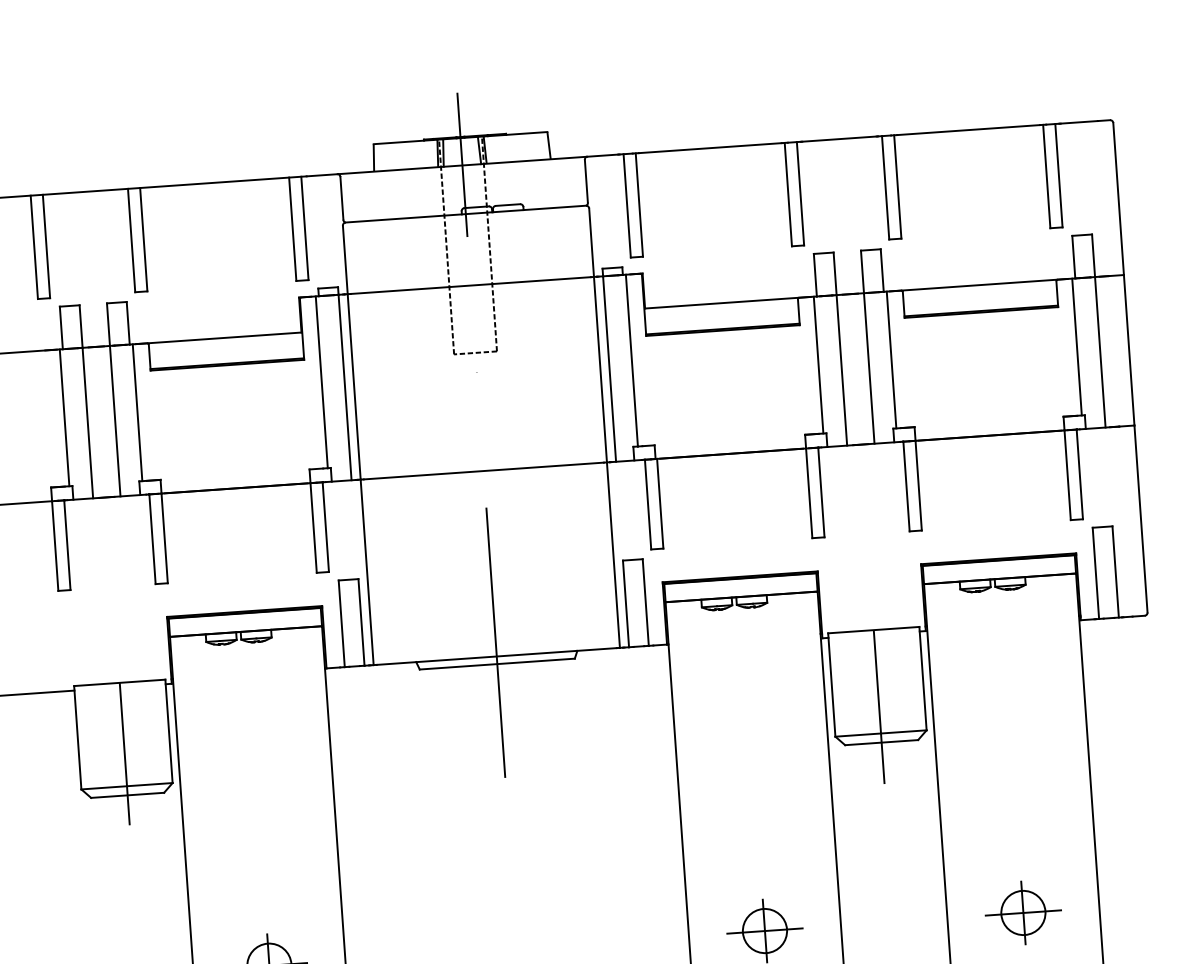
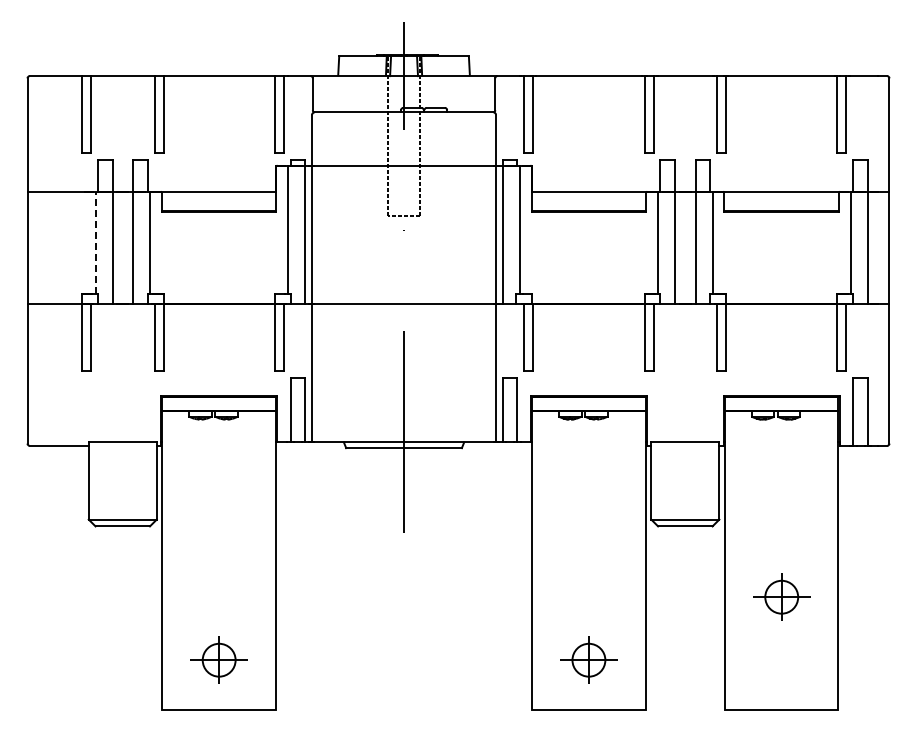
line: (64, 417) -> (95, 242), solid -> dashed
line: (879, 706) -> (685, 499), removed
line: (124, 753) -> (122, 495), removed
part: (1023, 912) -> (781, 596), moved

